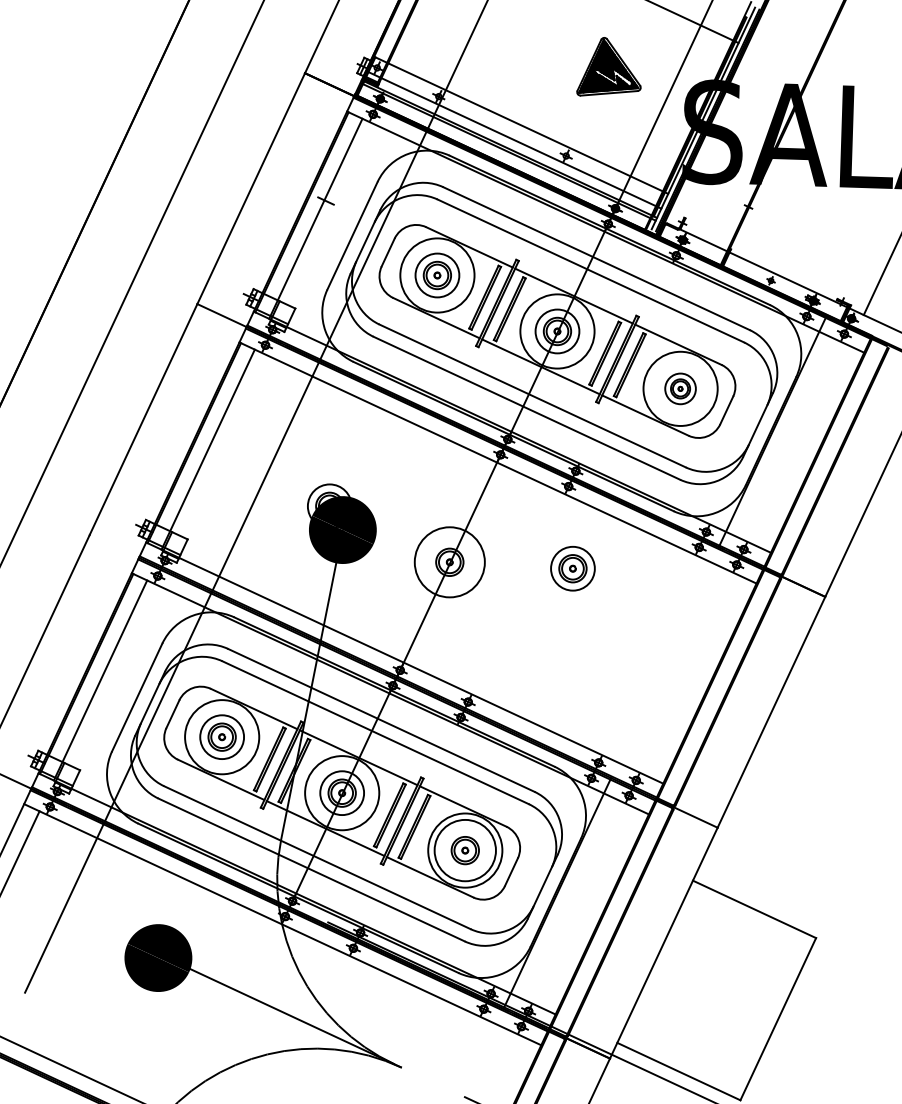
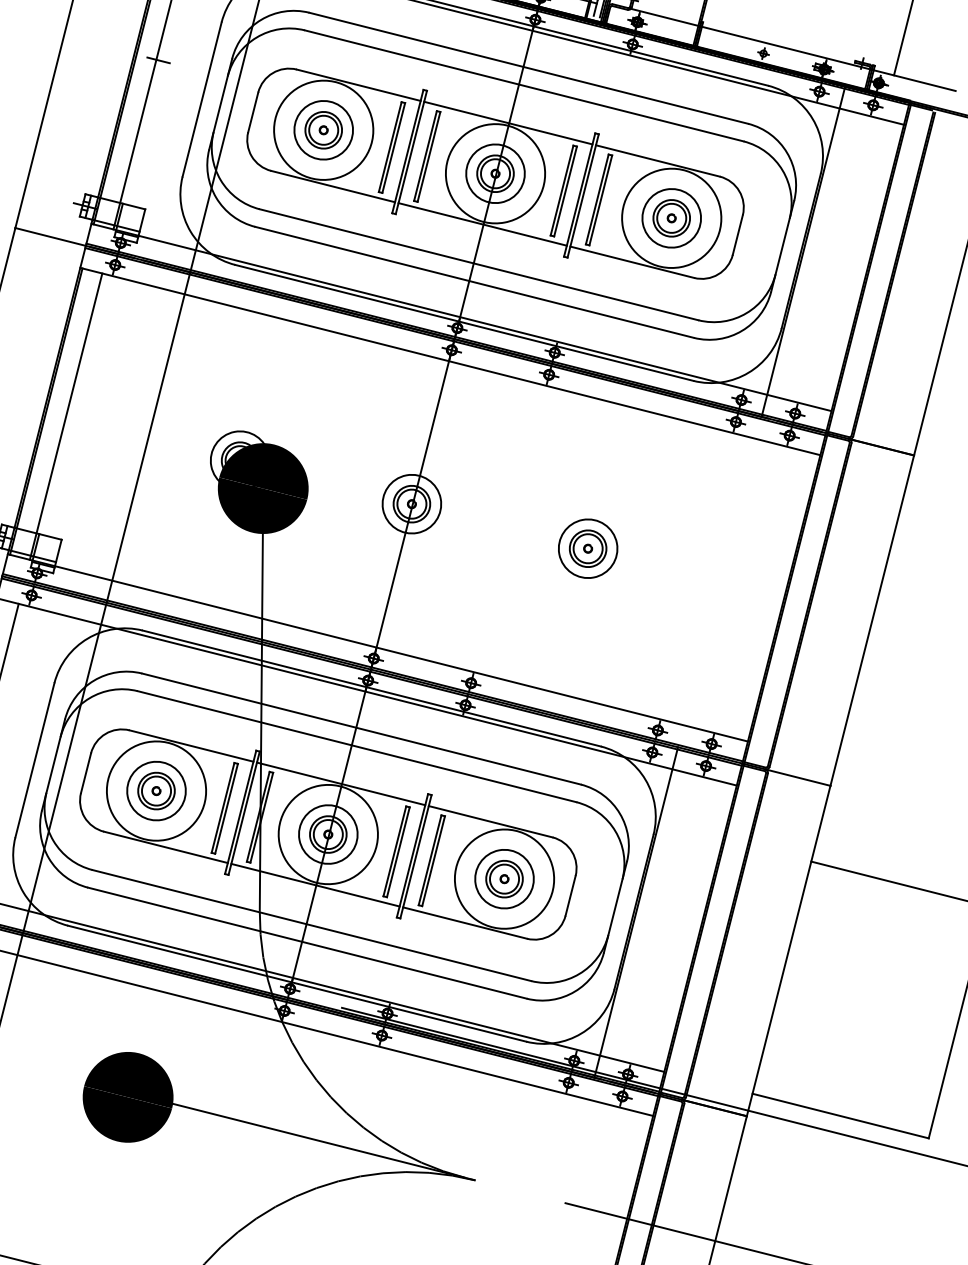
part: (680, 388) -> (671, 217), size x1.43
circle: (449, 562) -> (411, 504), size x0.62
part: (572, 568) -> (587, 548), moved
circle: (465, 850) -> (504, 878), size x0.71

